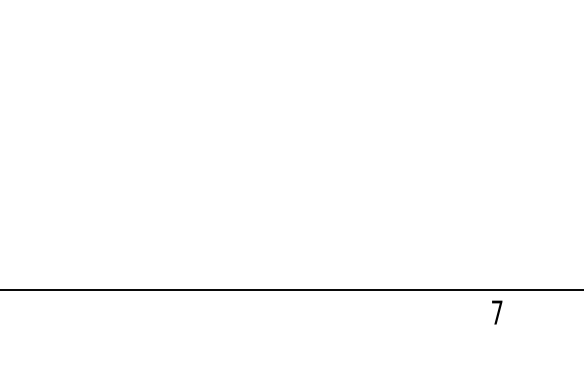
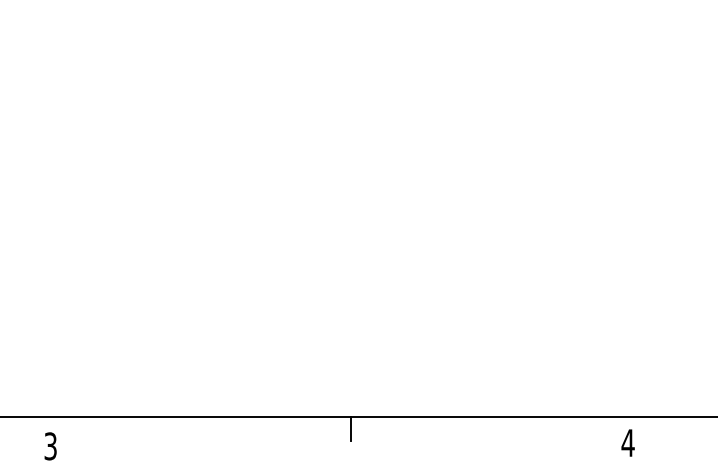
line: (254, 299) -> (350, 428), added
text: (496, 312) -> (627, 442), 7 -> 4

